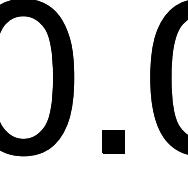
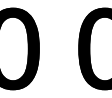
part: (113, 142) -> (59, 82), removed

